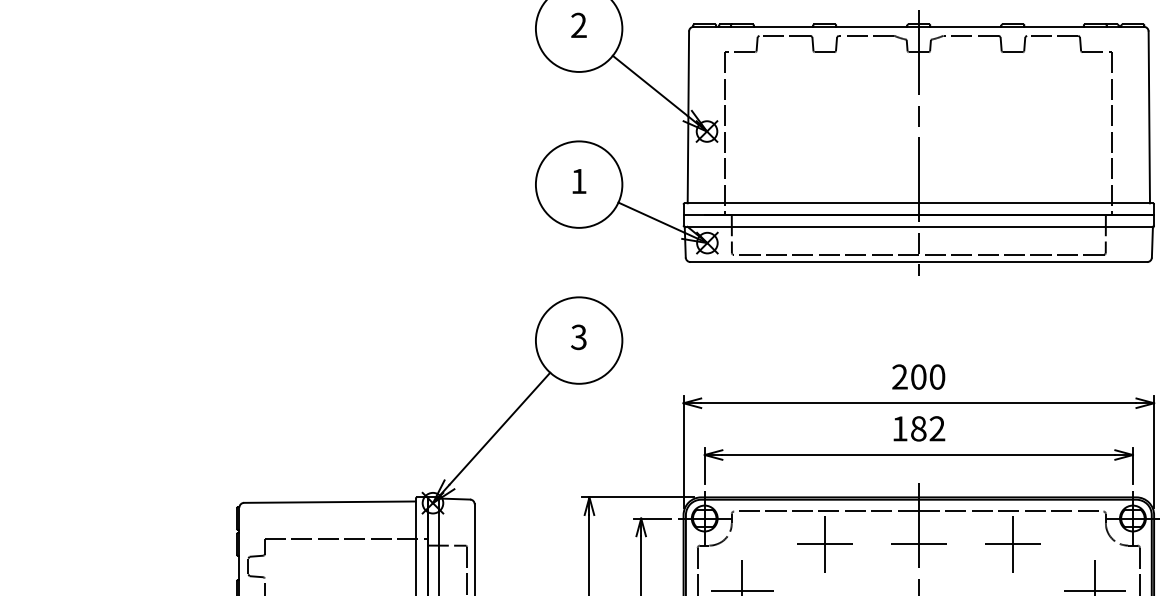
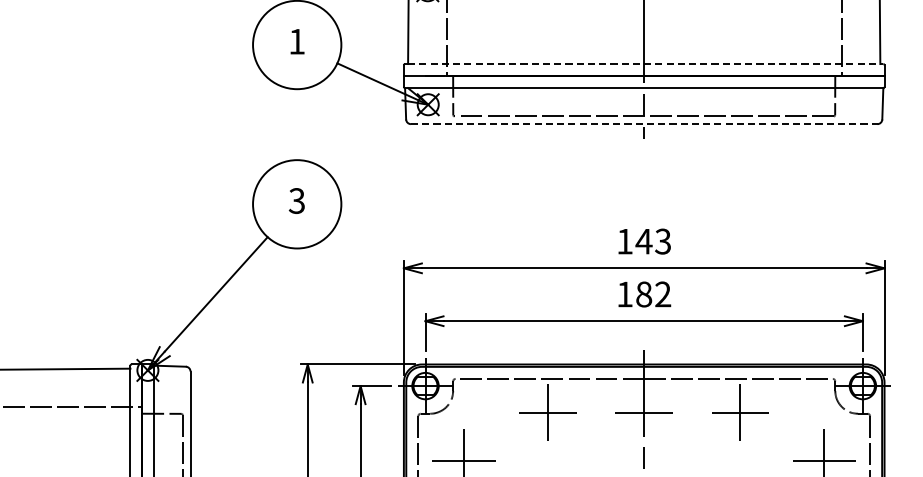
line: (920, 203) -> (645, 64), solid -> dashed
line: (919, 262) -> (644, 124), solid -> dashed
text: (918, 376) -> (643, 241), 200 -> 143

